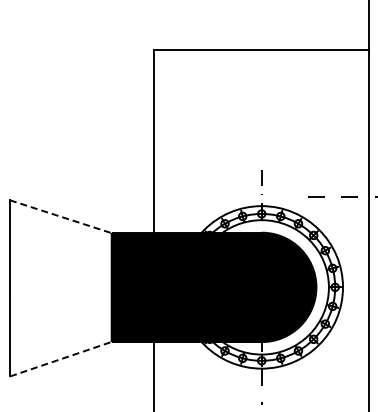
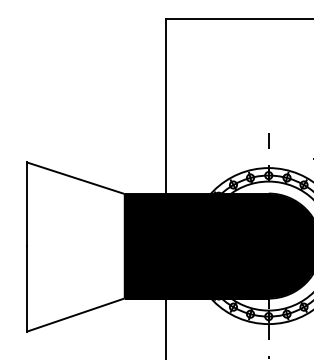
line: (60, 216) -> (75, 178), dashed -> solid
line: (60, 359) -> (75, 315), dashed -> solid

